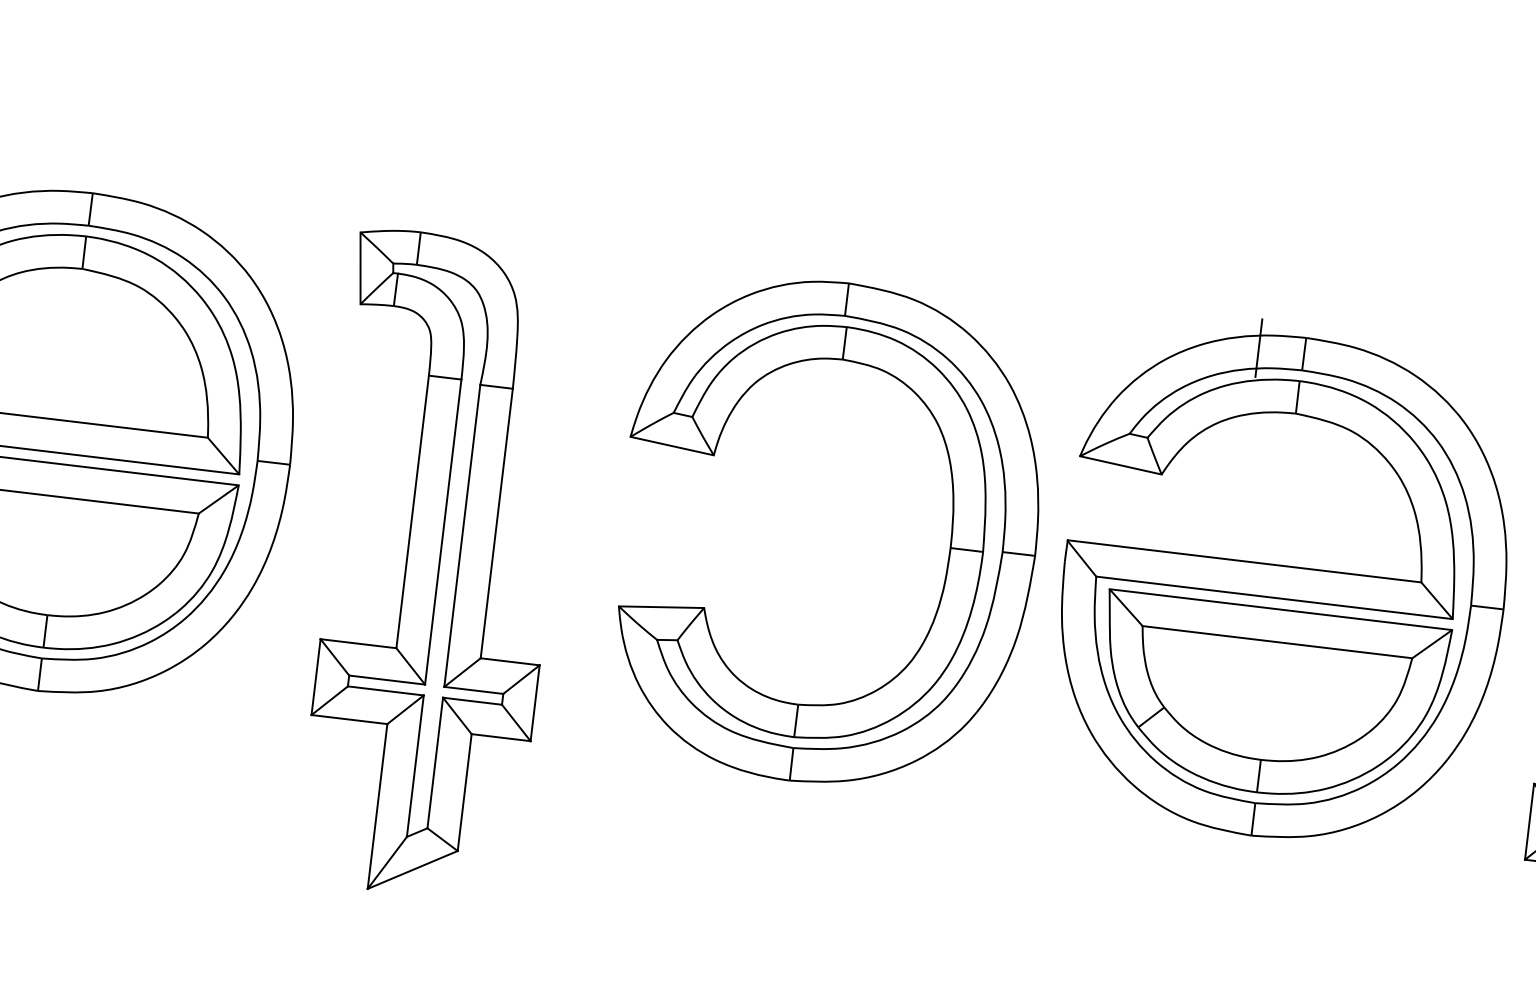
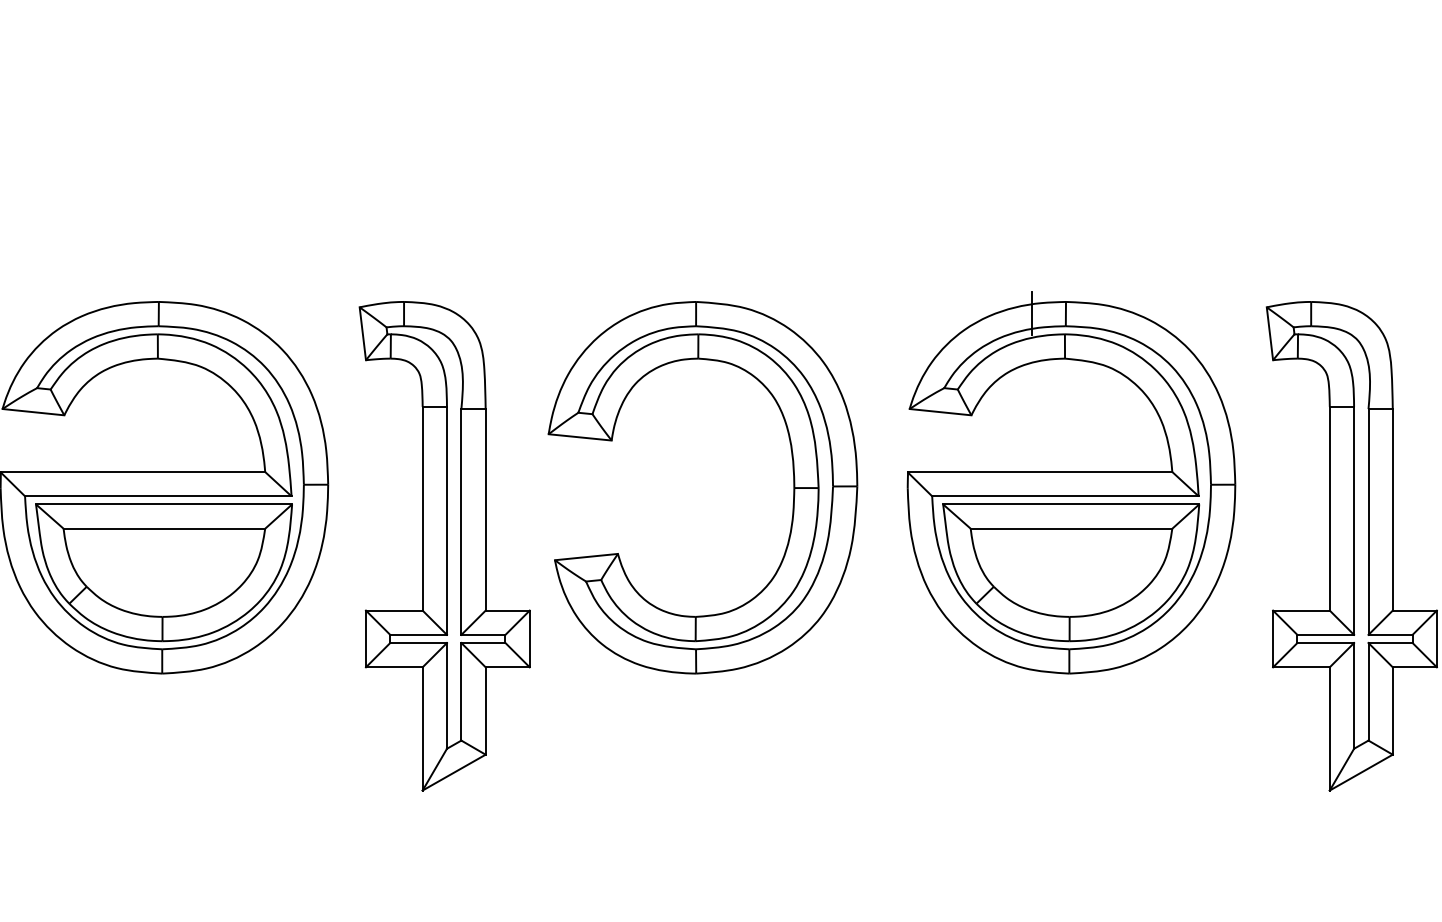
part: (949, 547) -> (793, 487), moved

